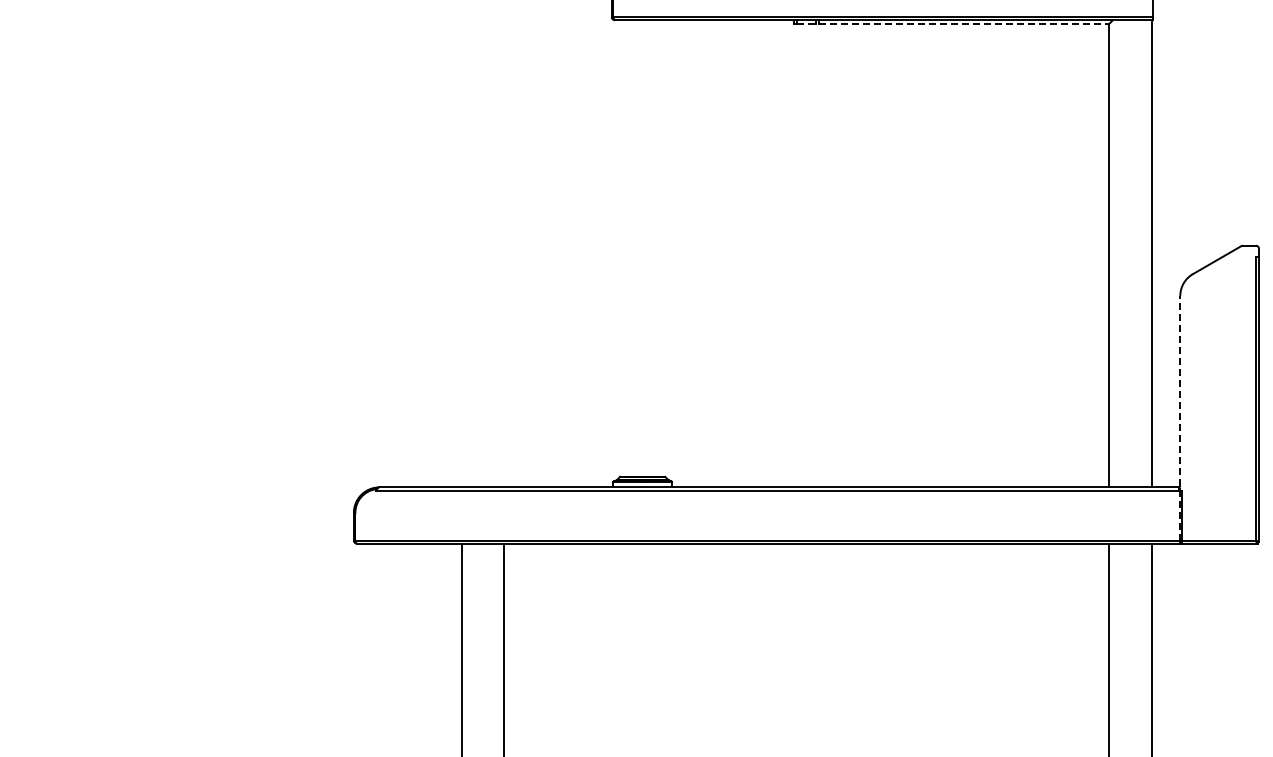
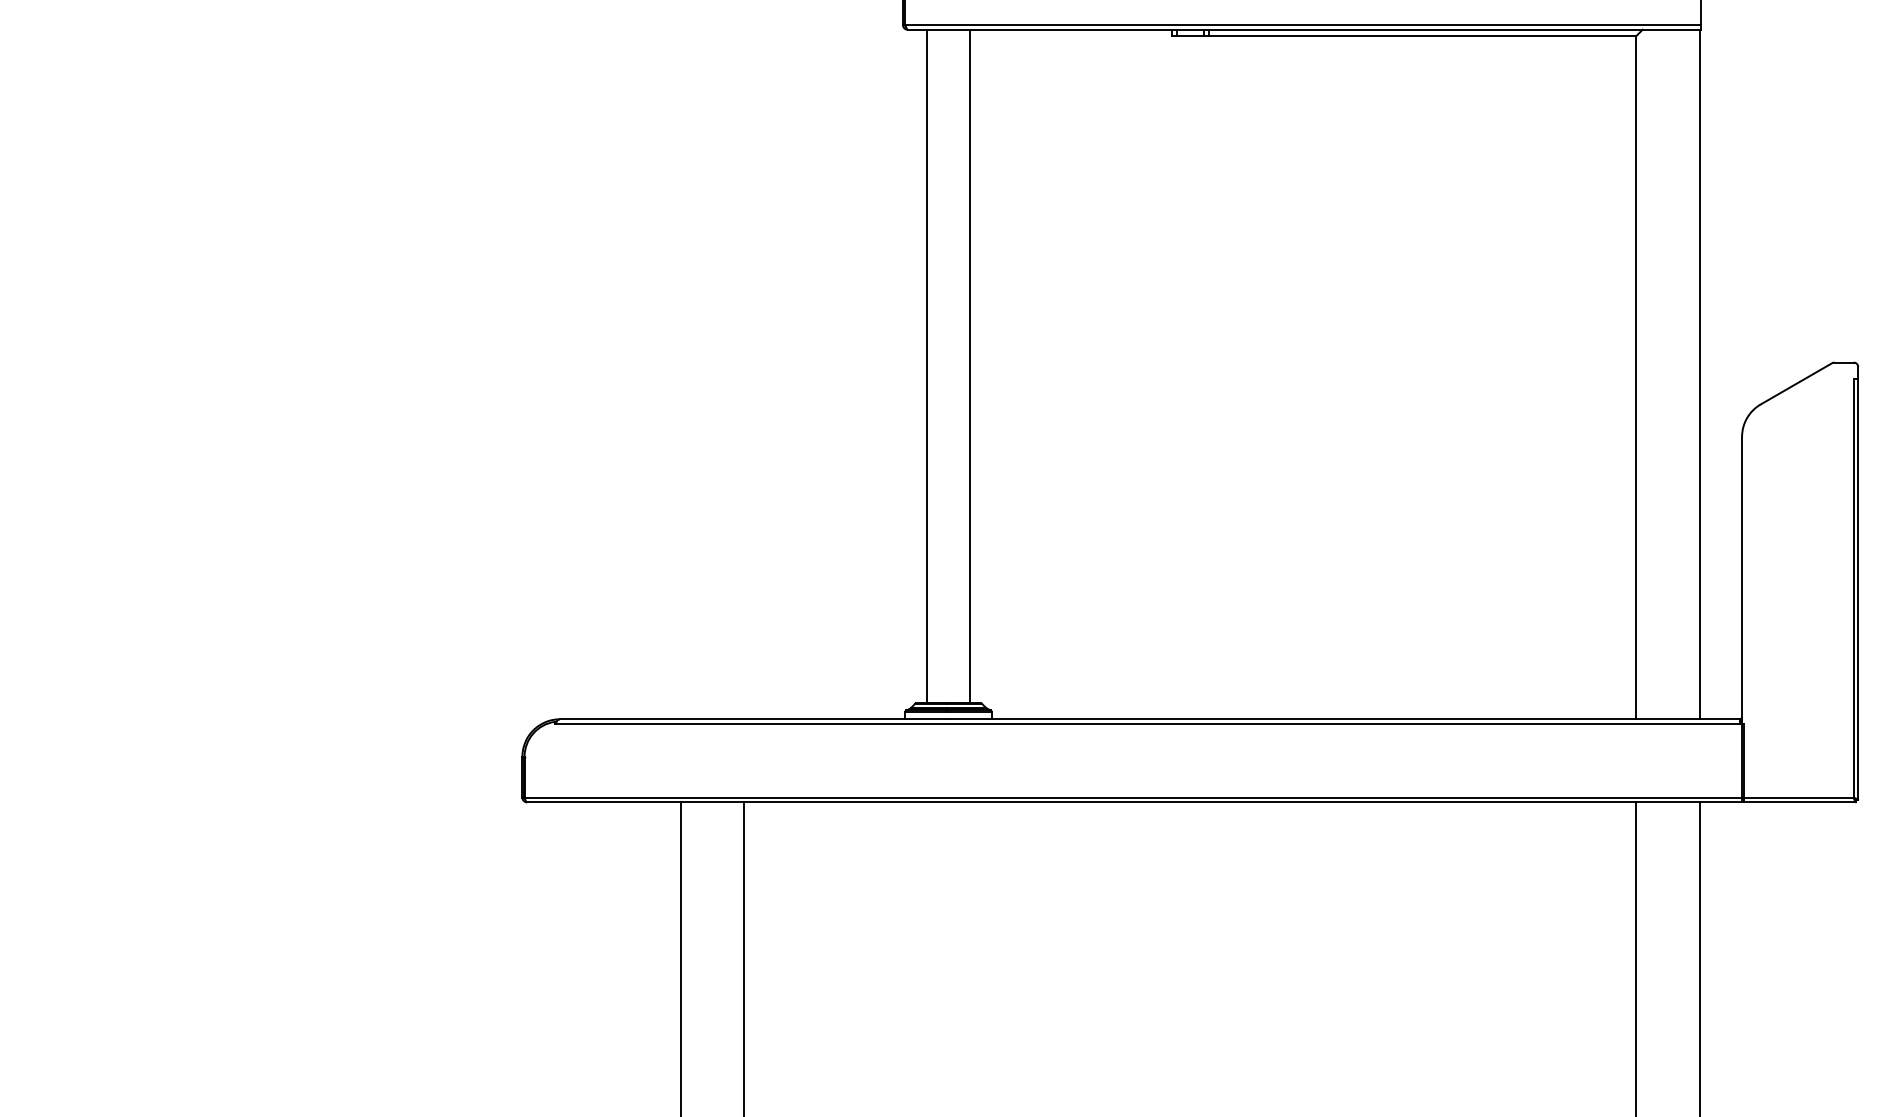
line: (953, 24) -> (1407, 36), dashed -> solid
line: (628, 248) -> (927, 366), added
line: (656, 248) -> (969, 366), added
line: (1180, 417) -> (1742, 616), dashed -> solid

